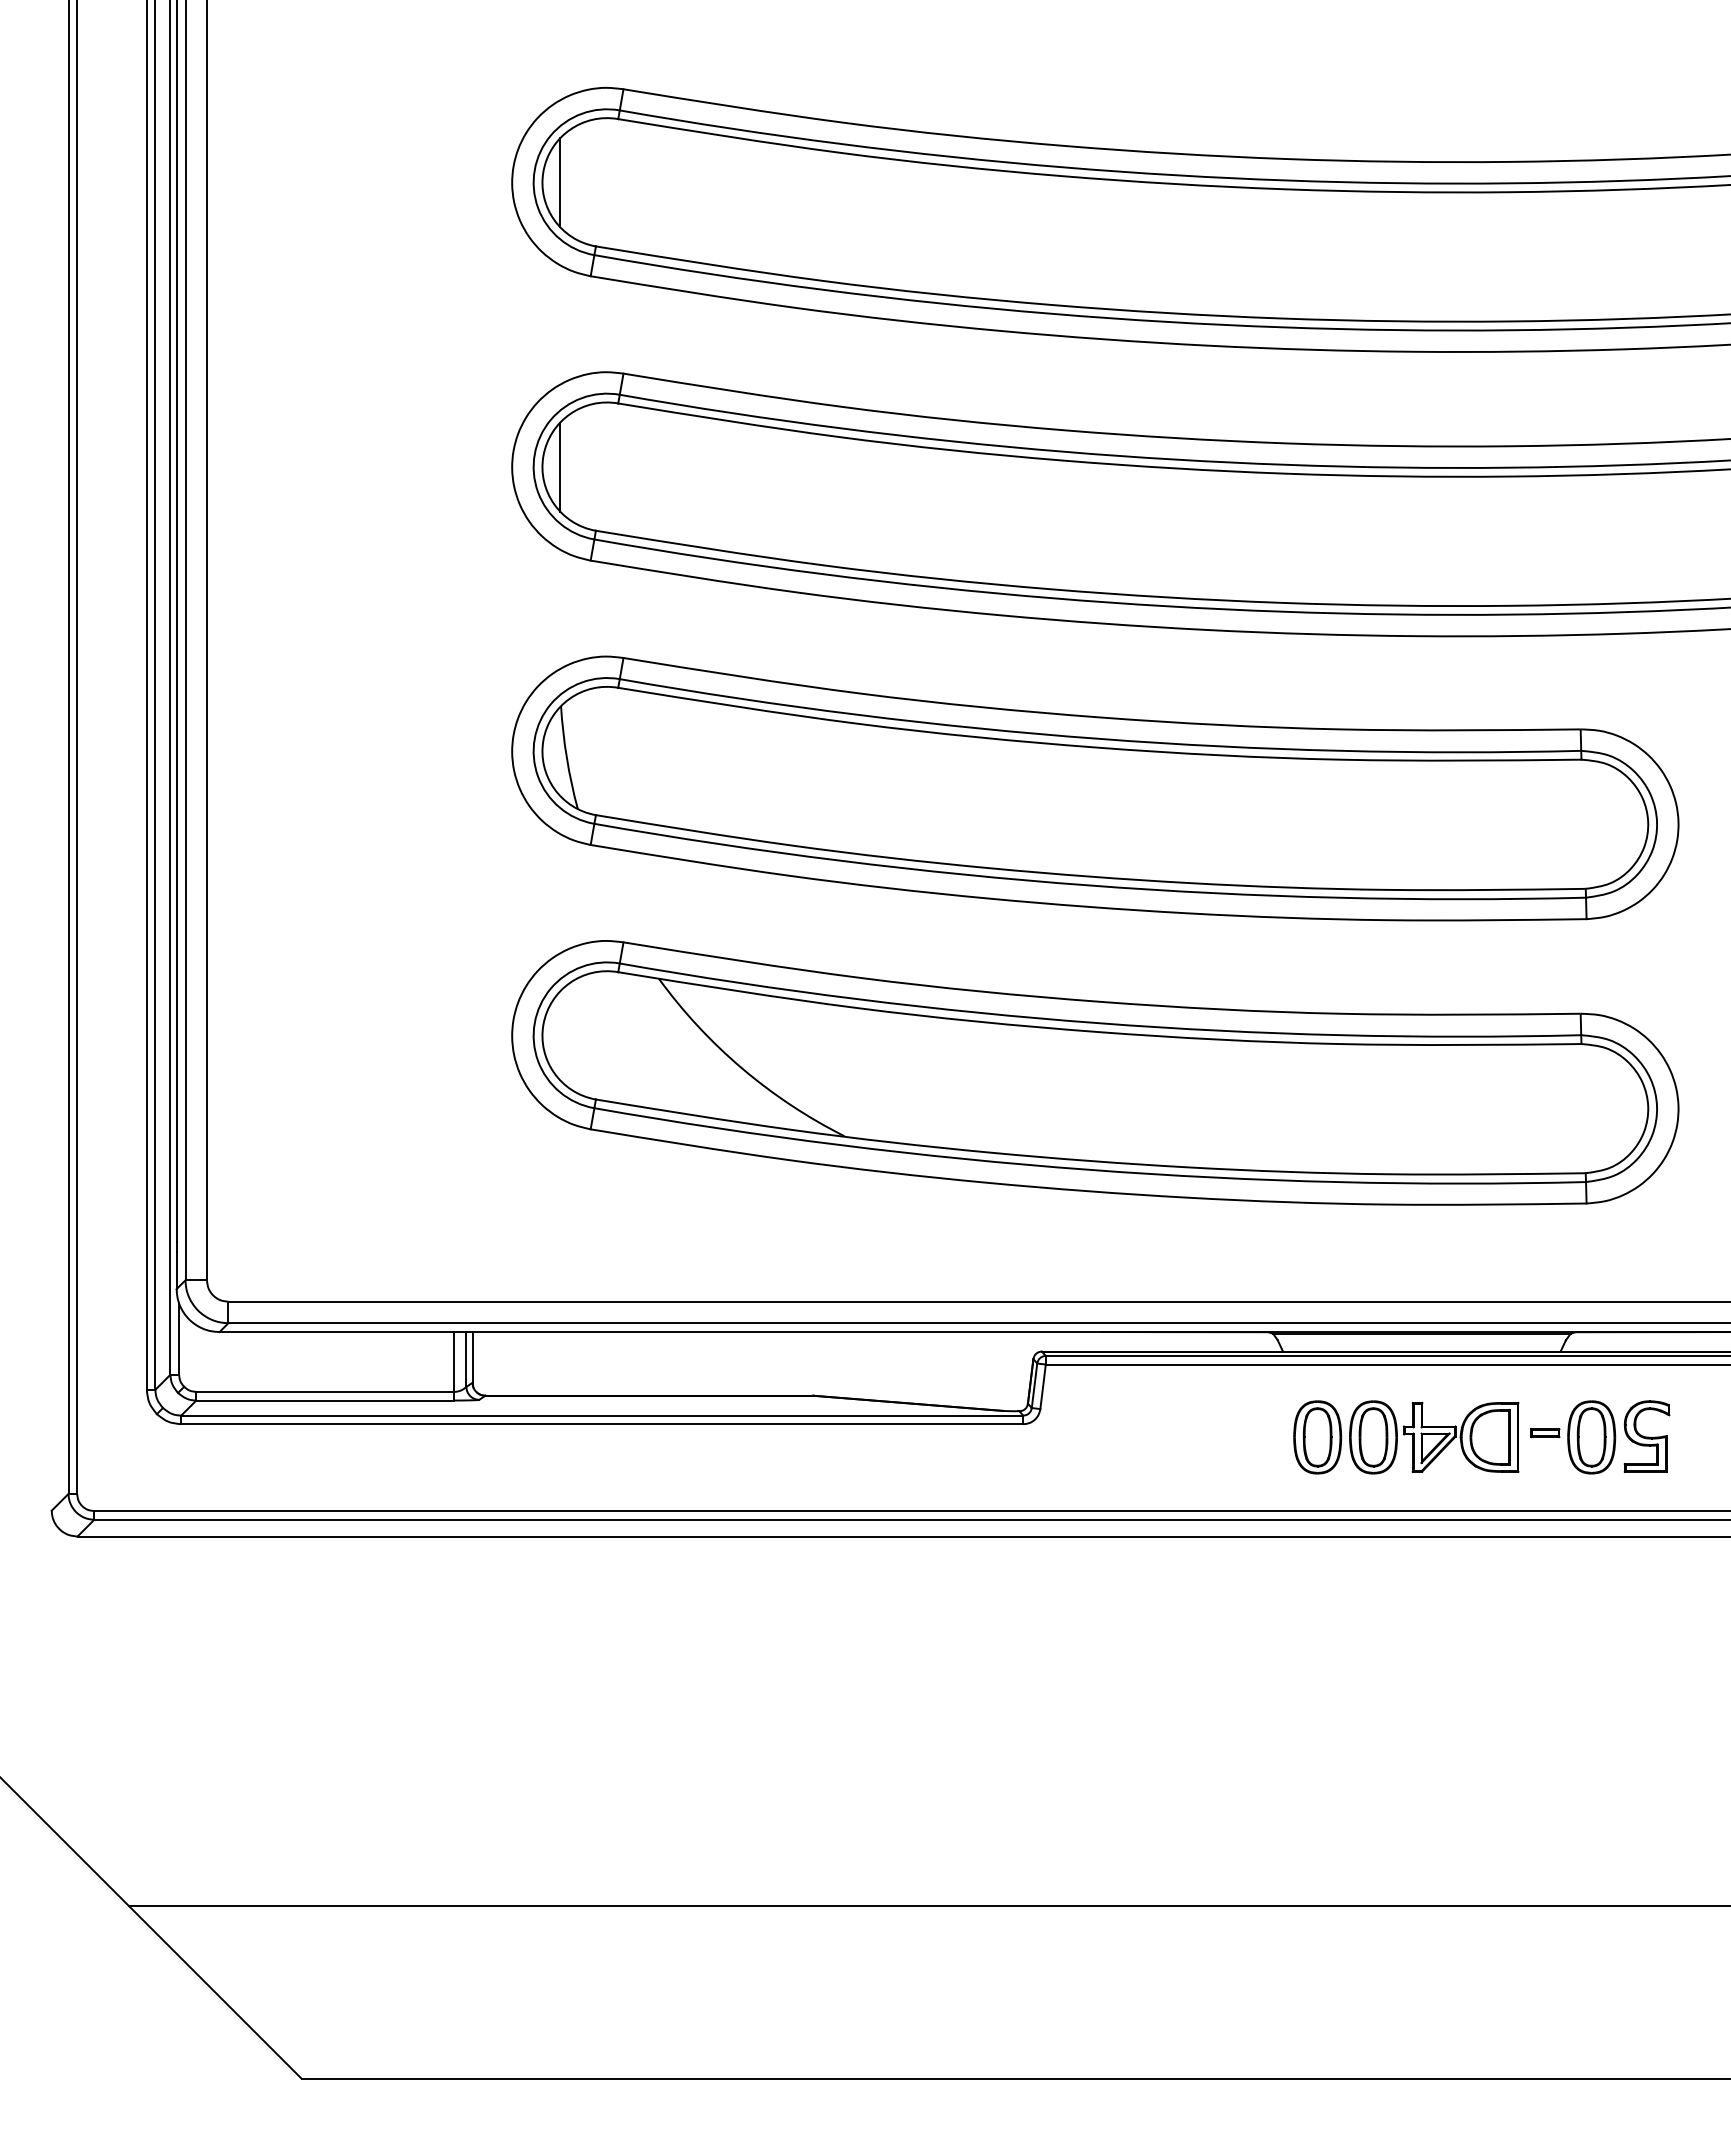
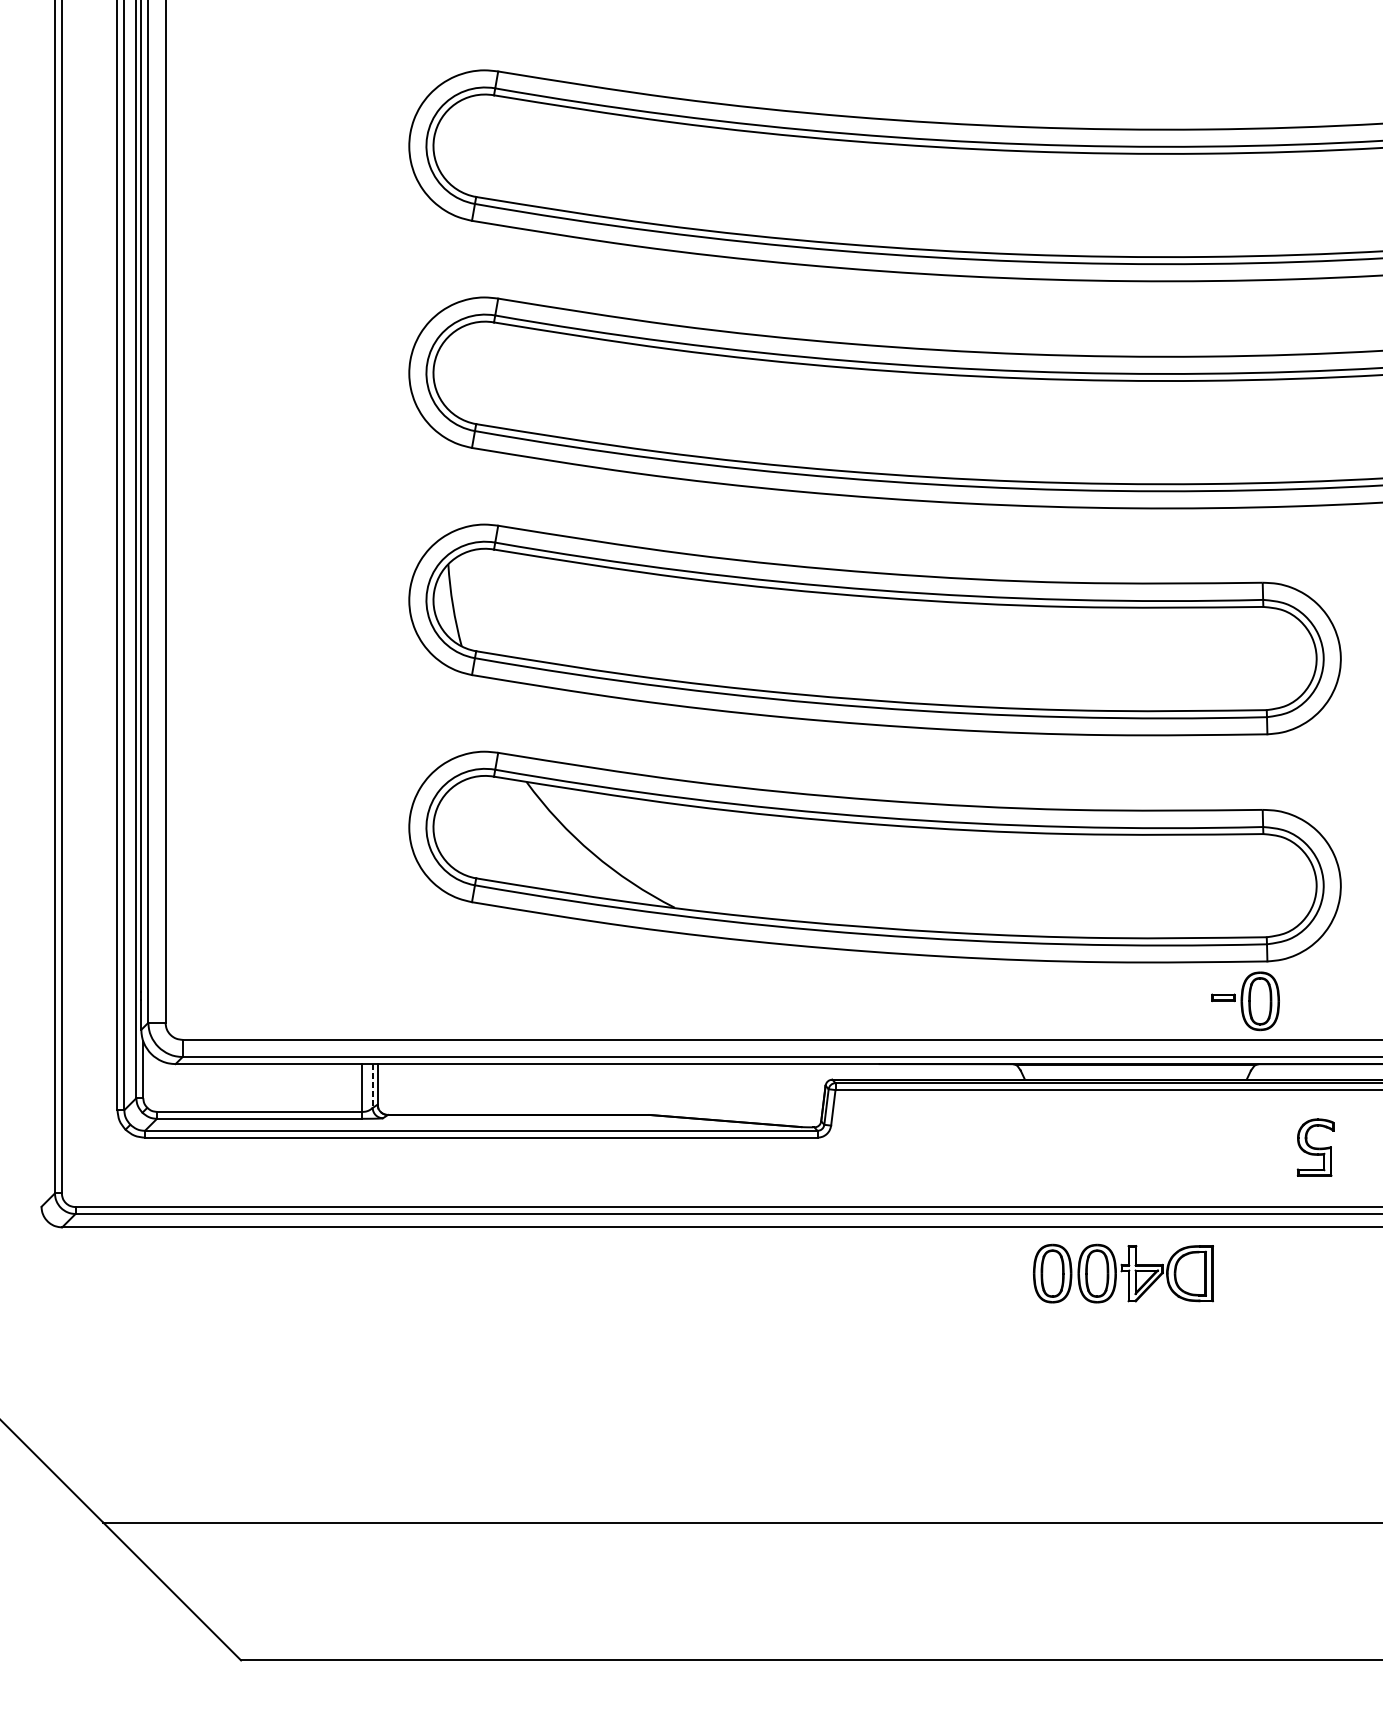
line: (560, 182) -> (447, 145), removed
line: (560, 466) -> (447, 372), removed
line: (466, 1359) -> (372, 1086), solid -> dashed
part: (1406, 1437) -> (1123, 1273), moved
part: (1573, 1437) -> (1245, 1001), moved

